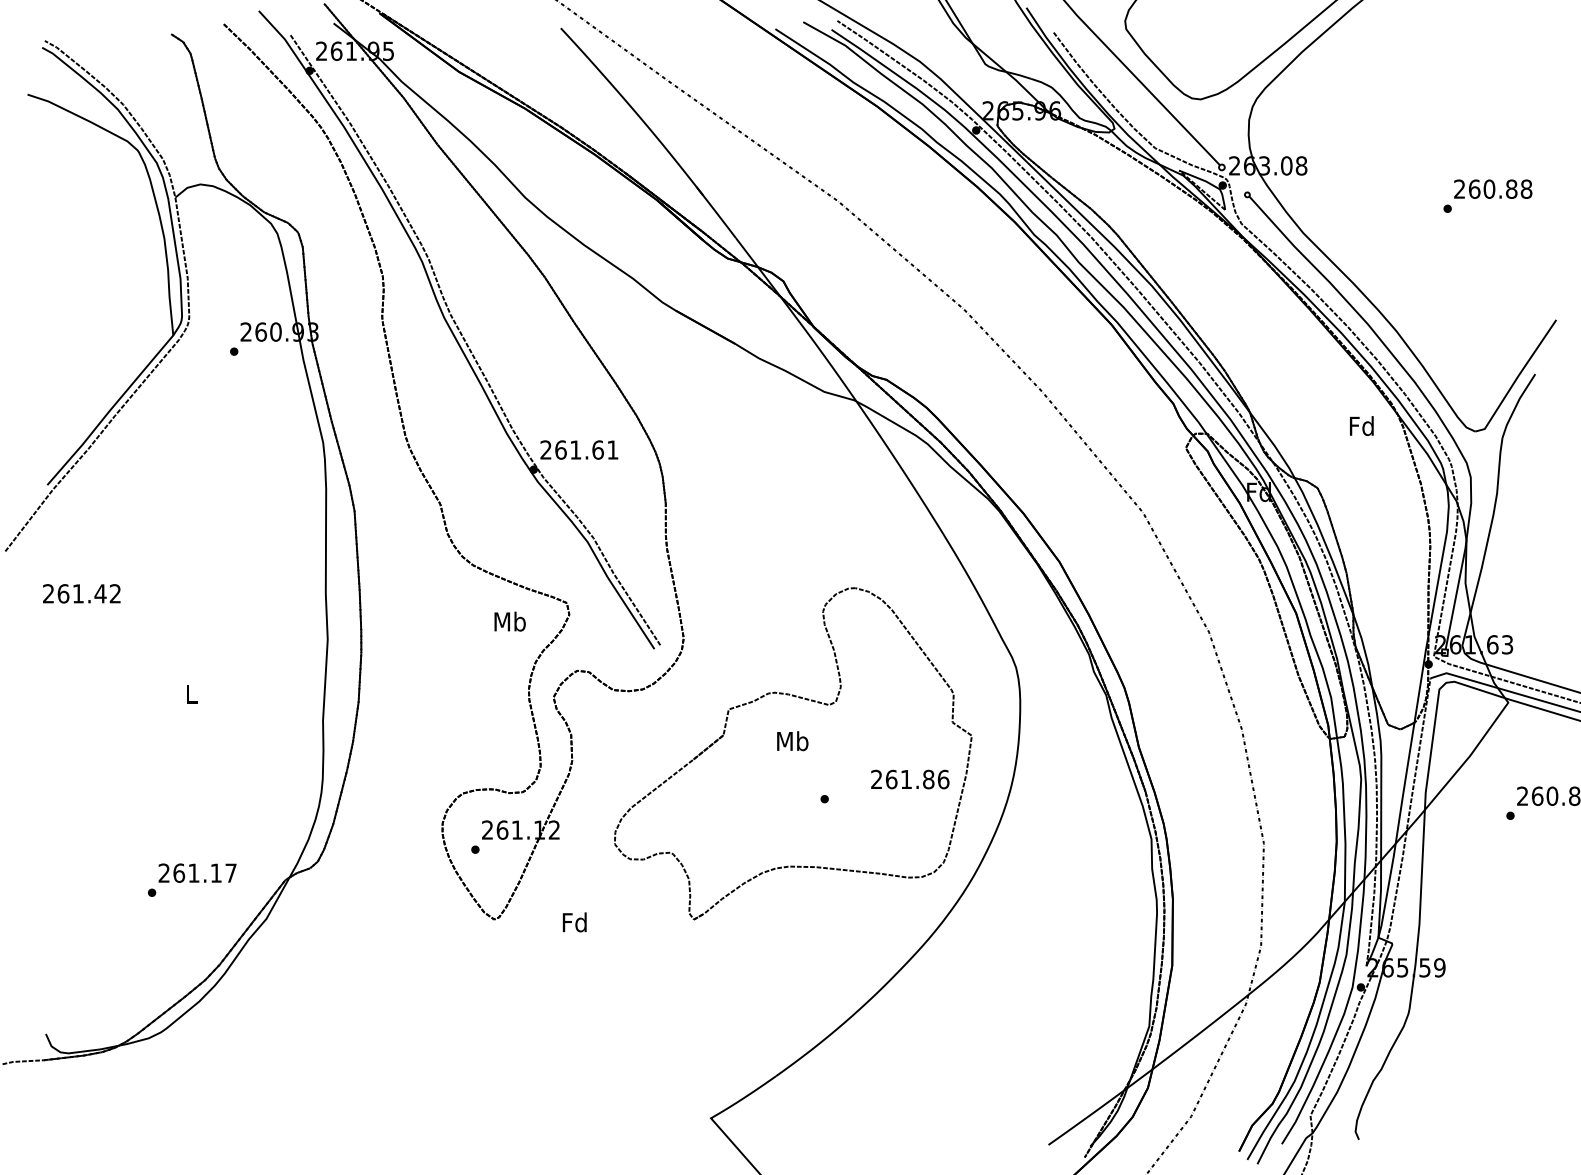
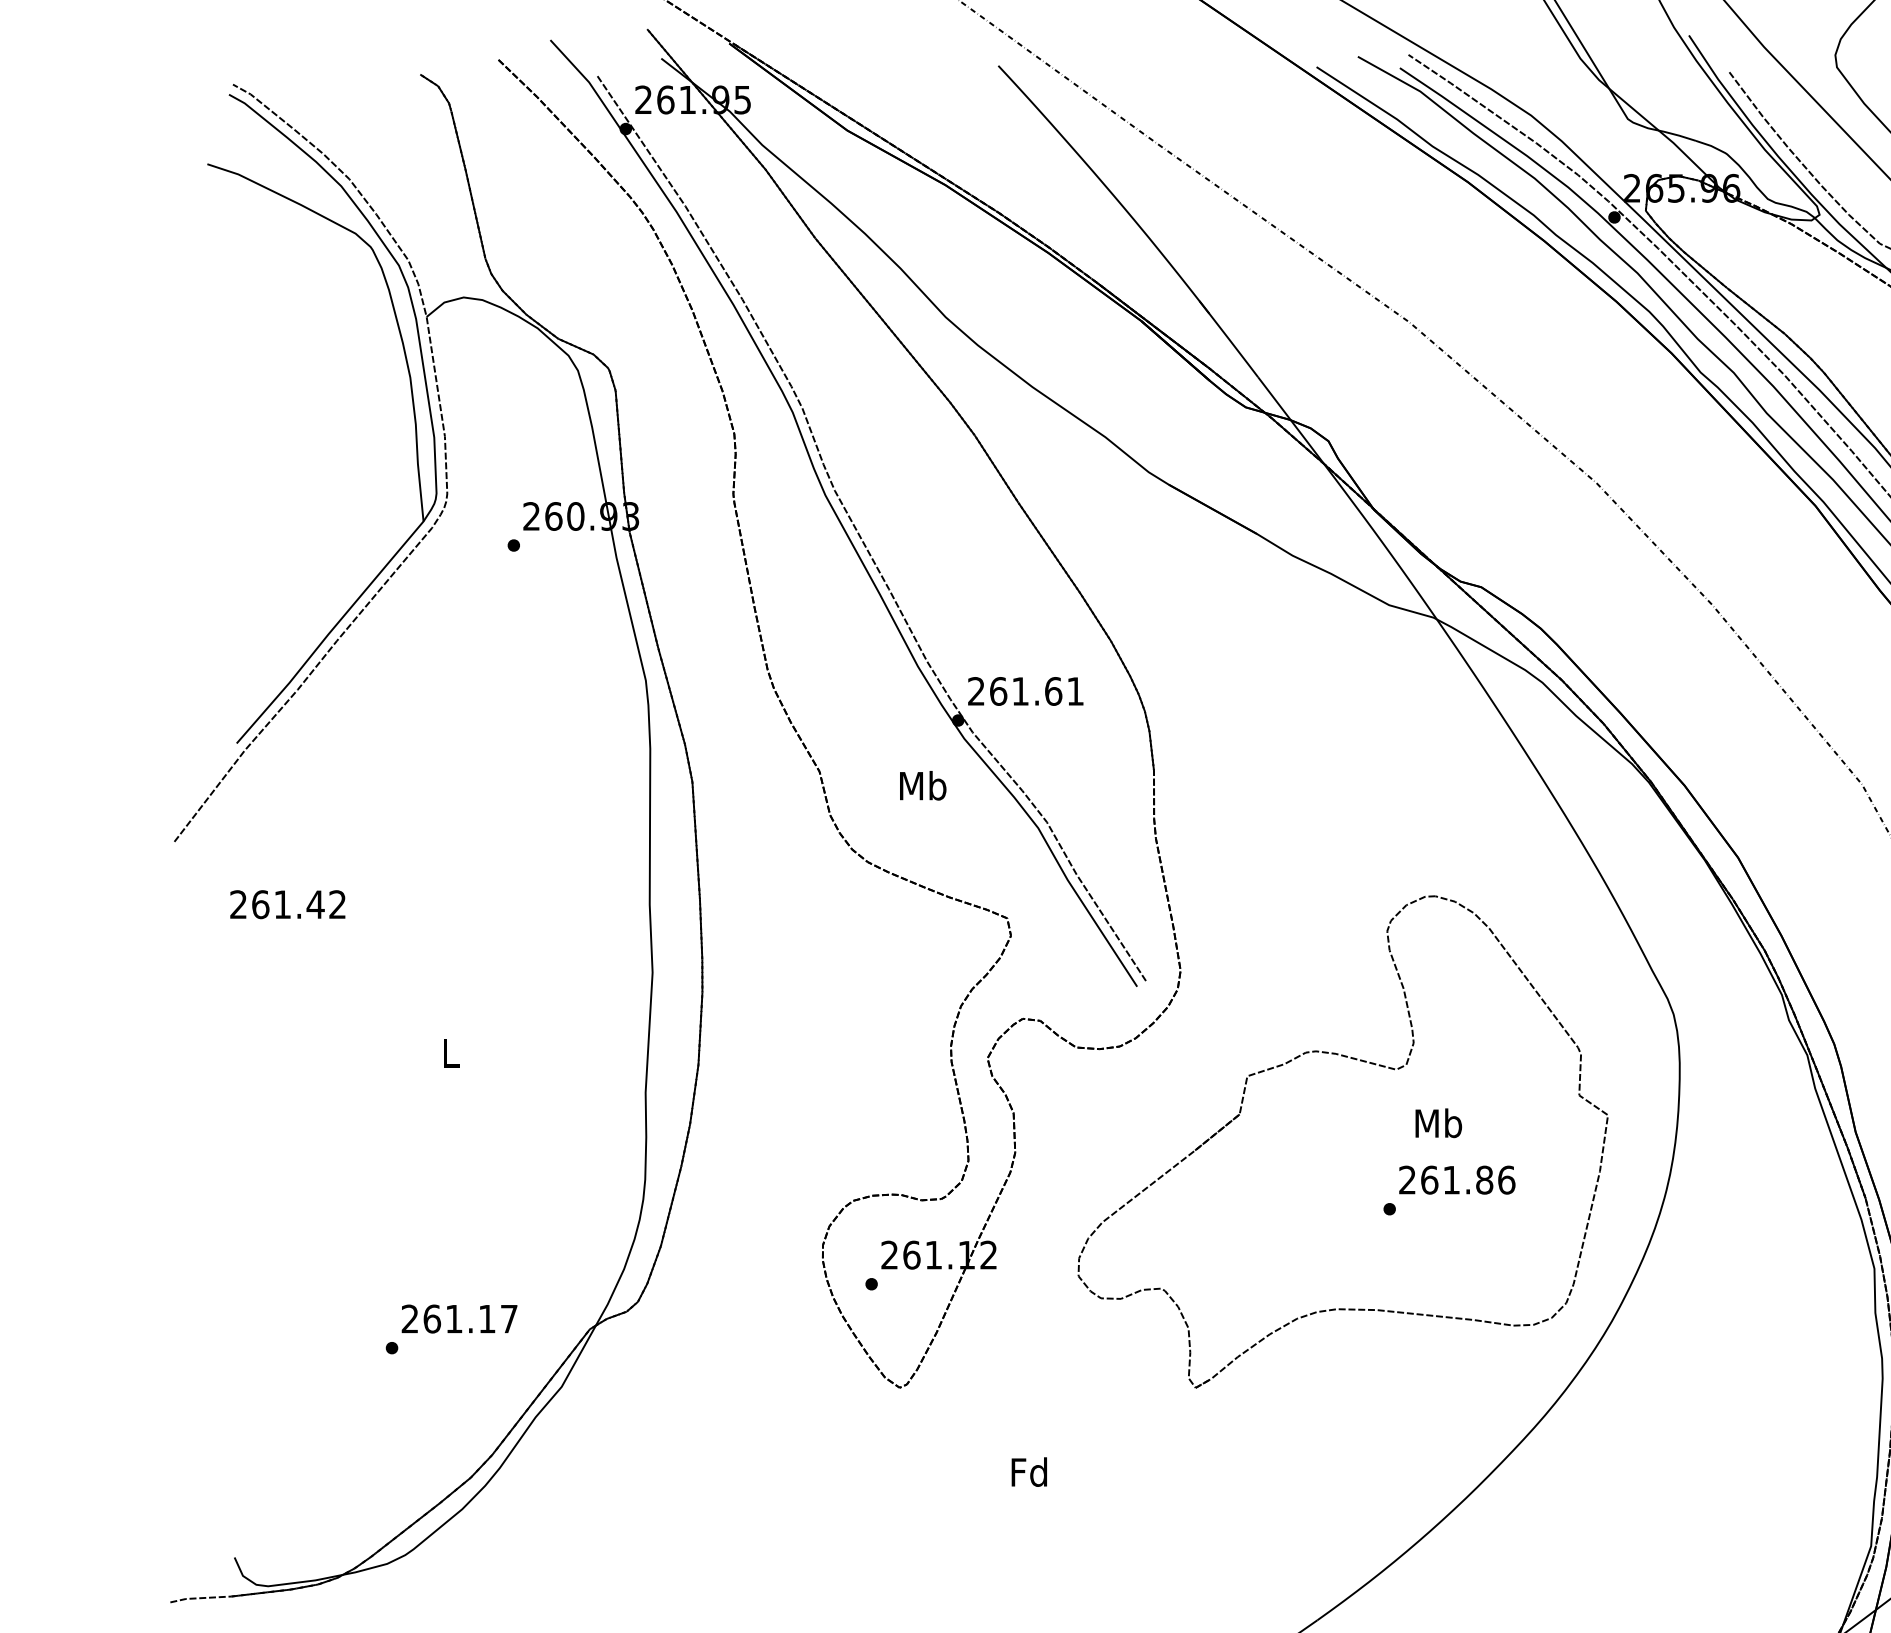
text: (509, 621) -> (922, 785), moved
text: (792, 741) -> (1438, 1123), moved
text: (910, 779) -> (1457, 1180), moved
text: (574, 922) -> (1028, 1472), moved

